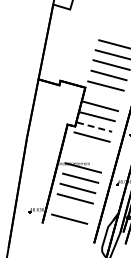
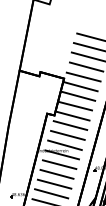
line: (102, 96) -> (80, 86), added
line: (95, 127) -> (73, 116), dashed -> solid
line: (89, 147) -> (68, 135), added
line: (86, 157) -> (65, 144), added
line: (71, 208) -> (50, 193), added

